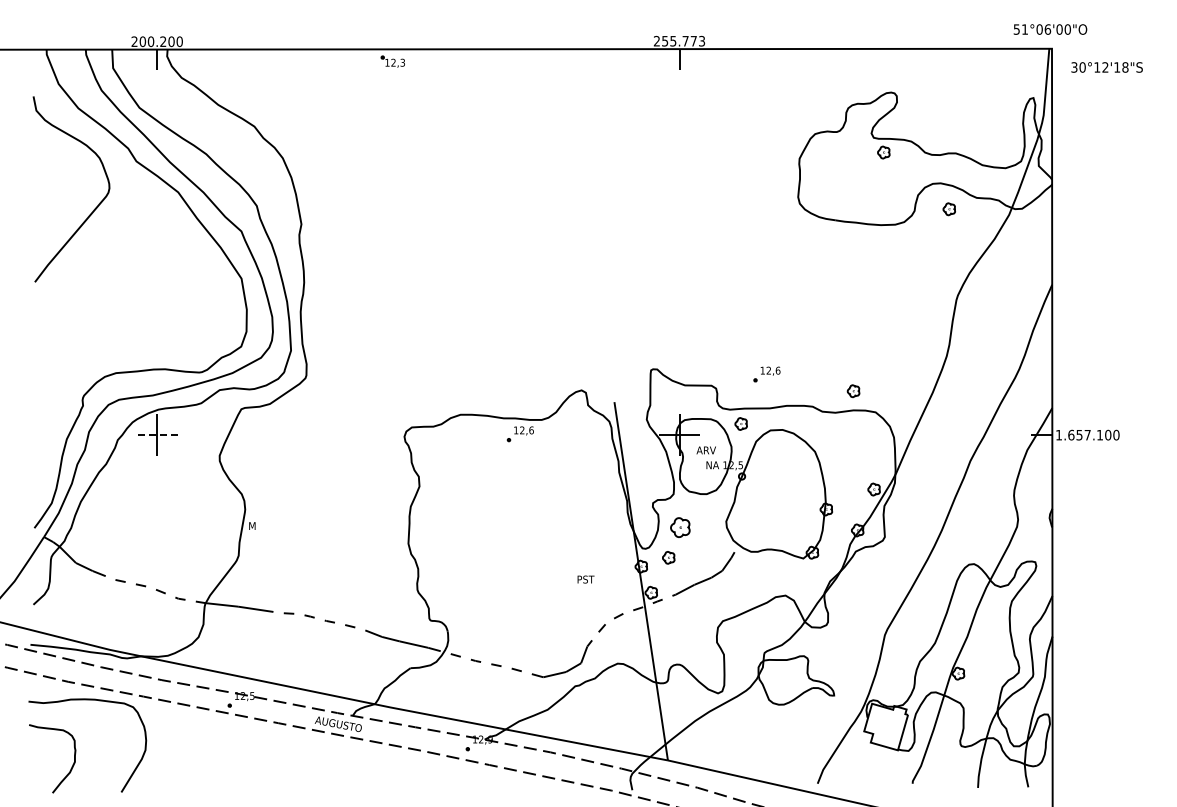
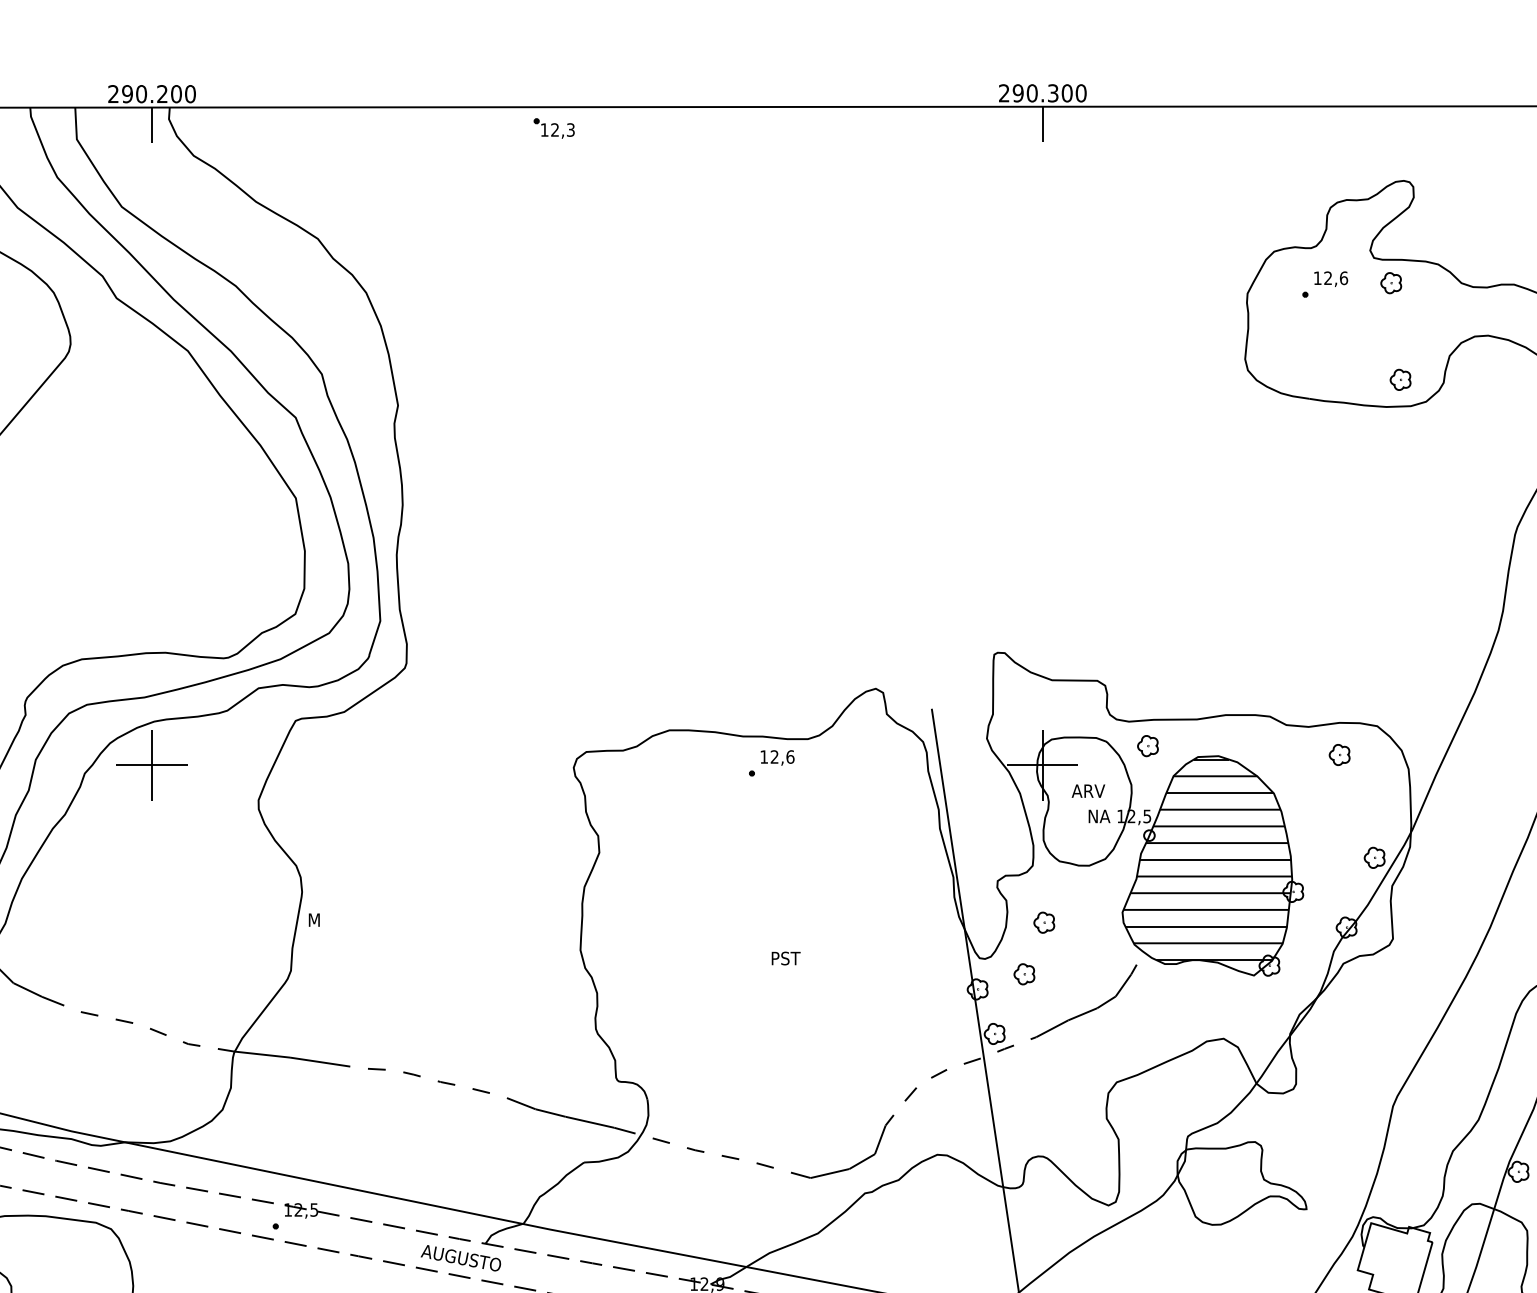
text: (683, 40) -> (1049, 92), 255.773 -> 290.300
text: (142, 41) -> (126, 93), 200.200 -> 290.200
part: (948, 209) -> (1399, 380), moved
part: (766, 374) -> (1324, 284), moved
part: (853, 390) -> (1339, 753), moved
line: (157, 435) -> (152, 765), dashed -> solid
hatch: (775, 490) -> (1206, 859), added
part: (680, 527) -> (1044, 922), size x0.62
text: (585, 579) -> (785, 958), moved

